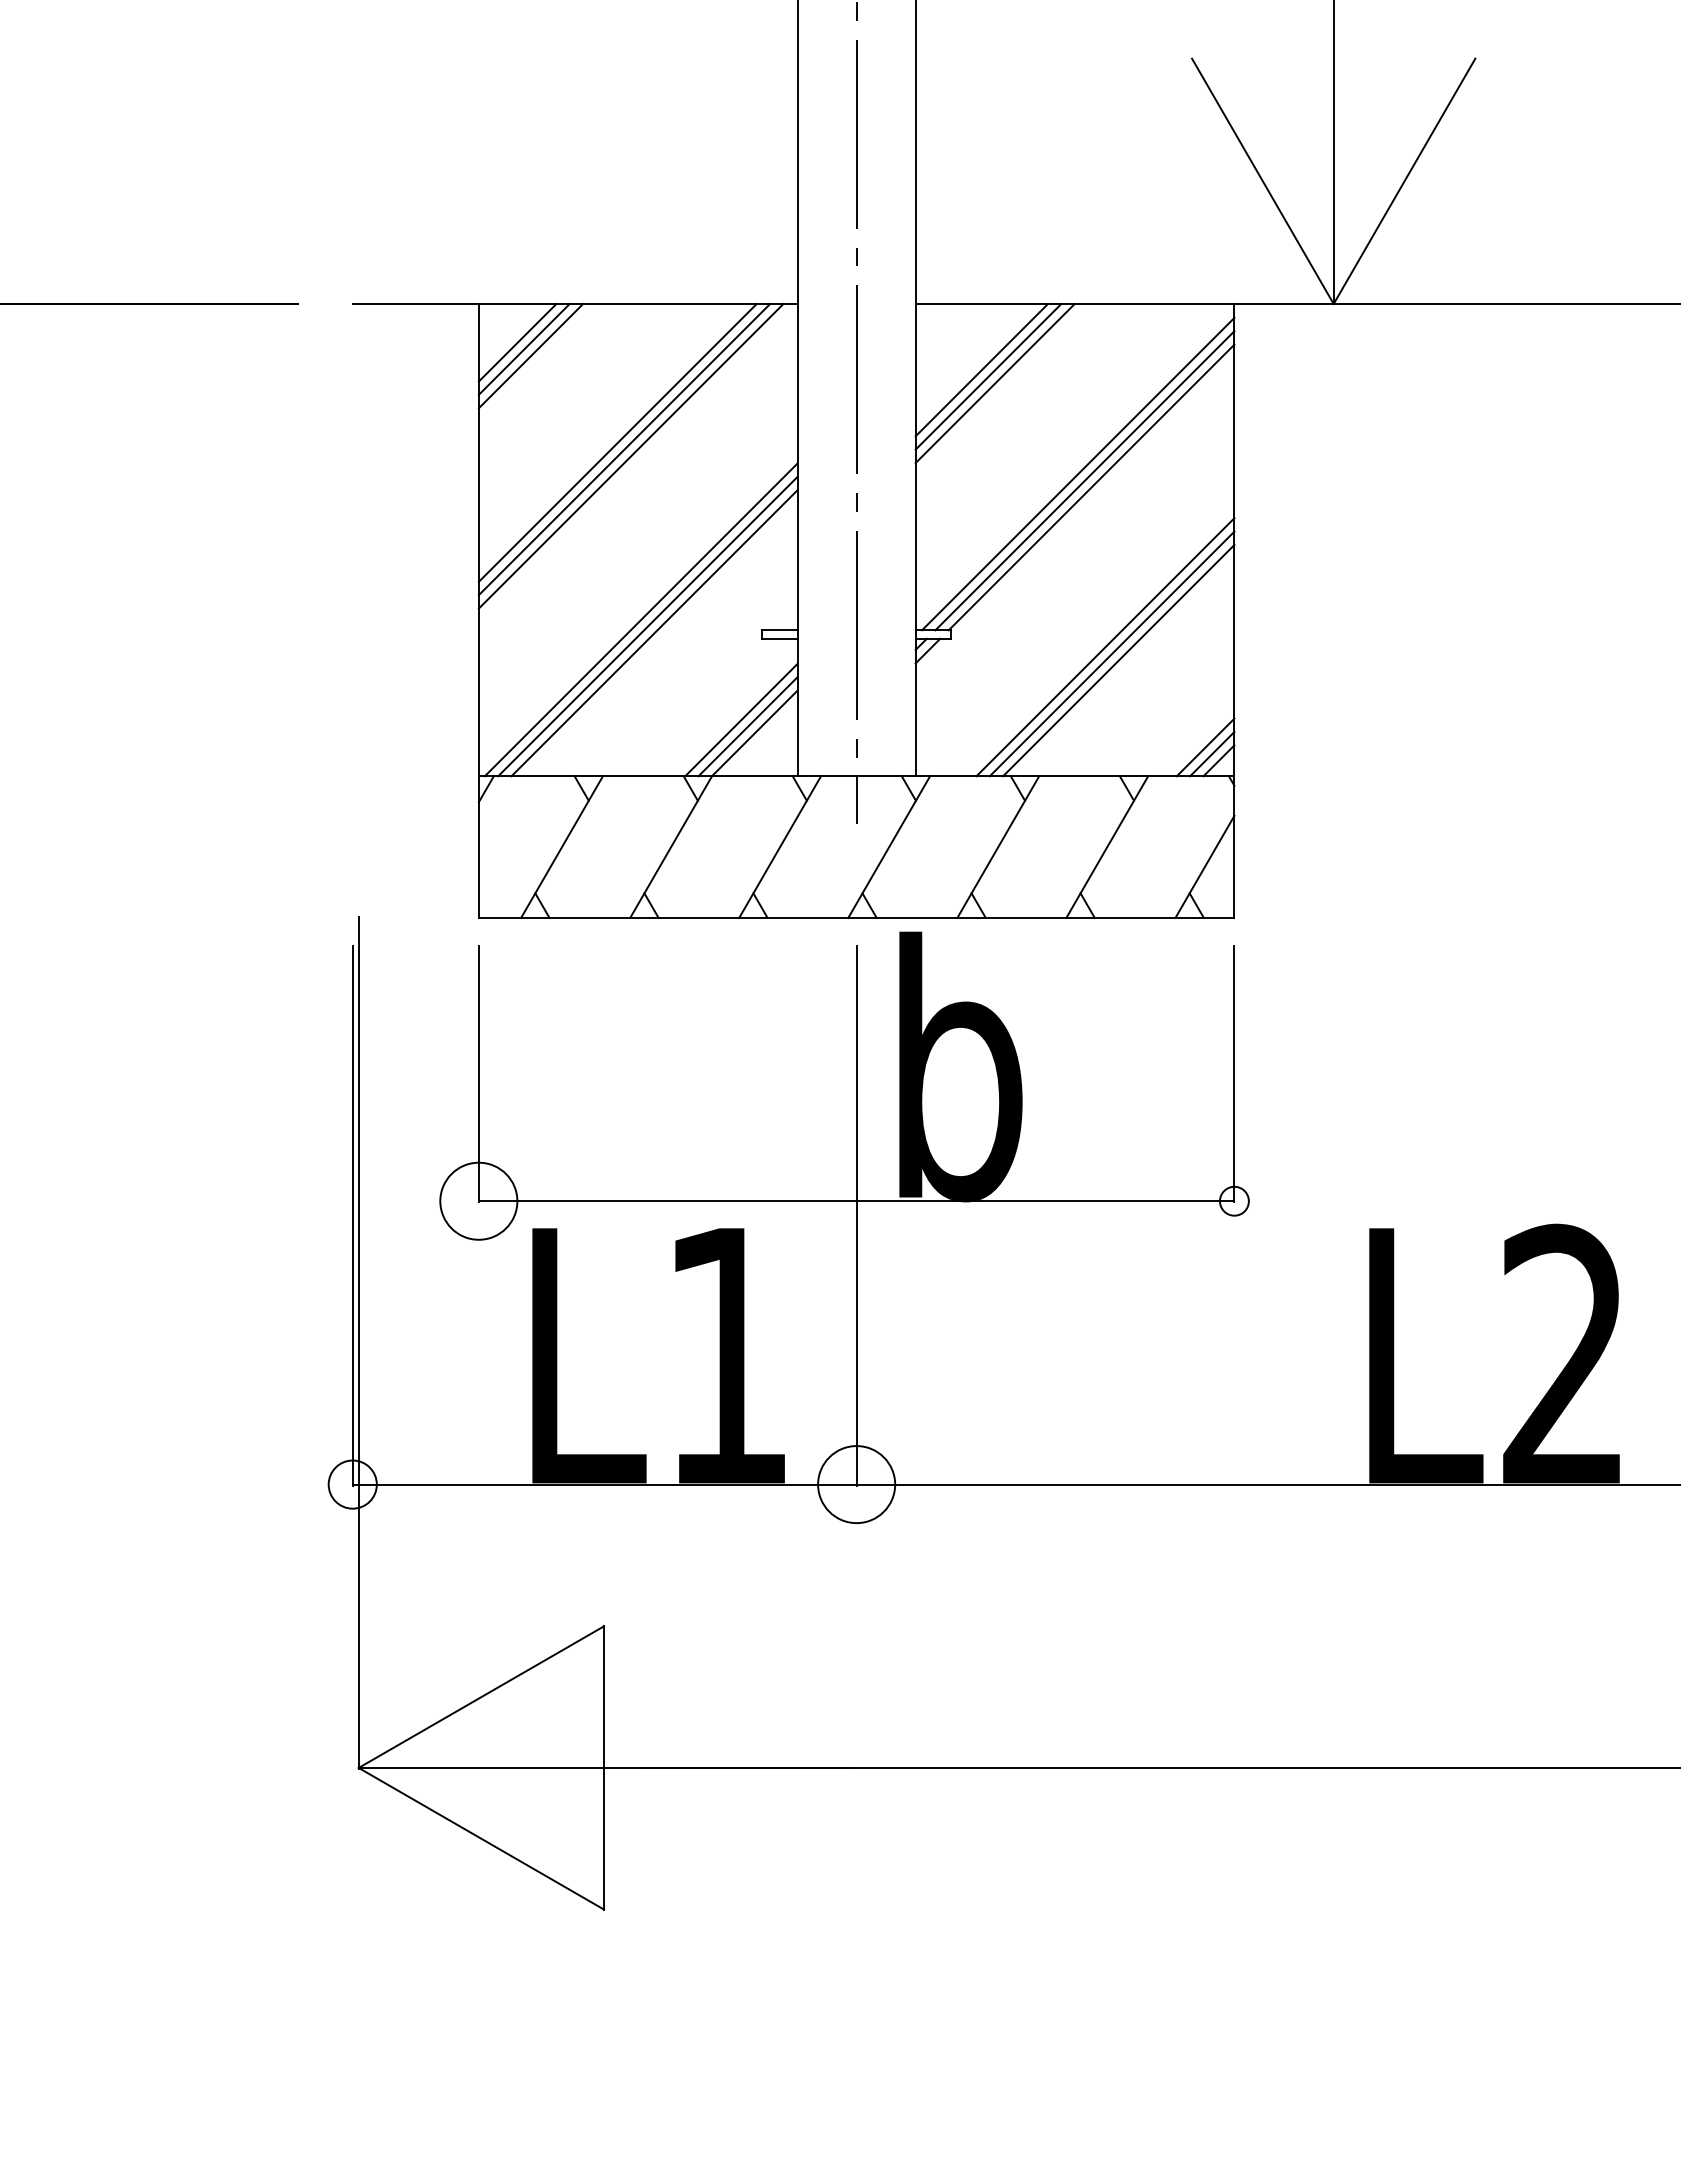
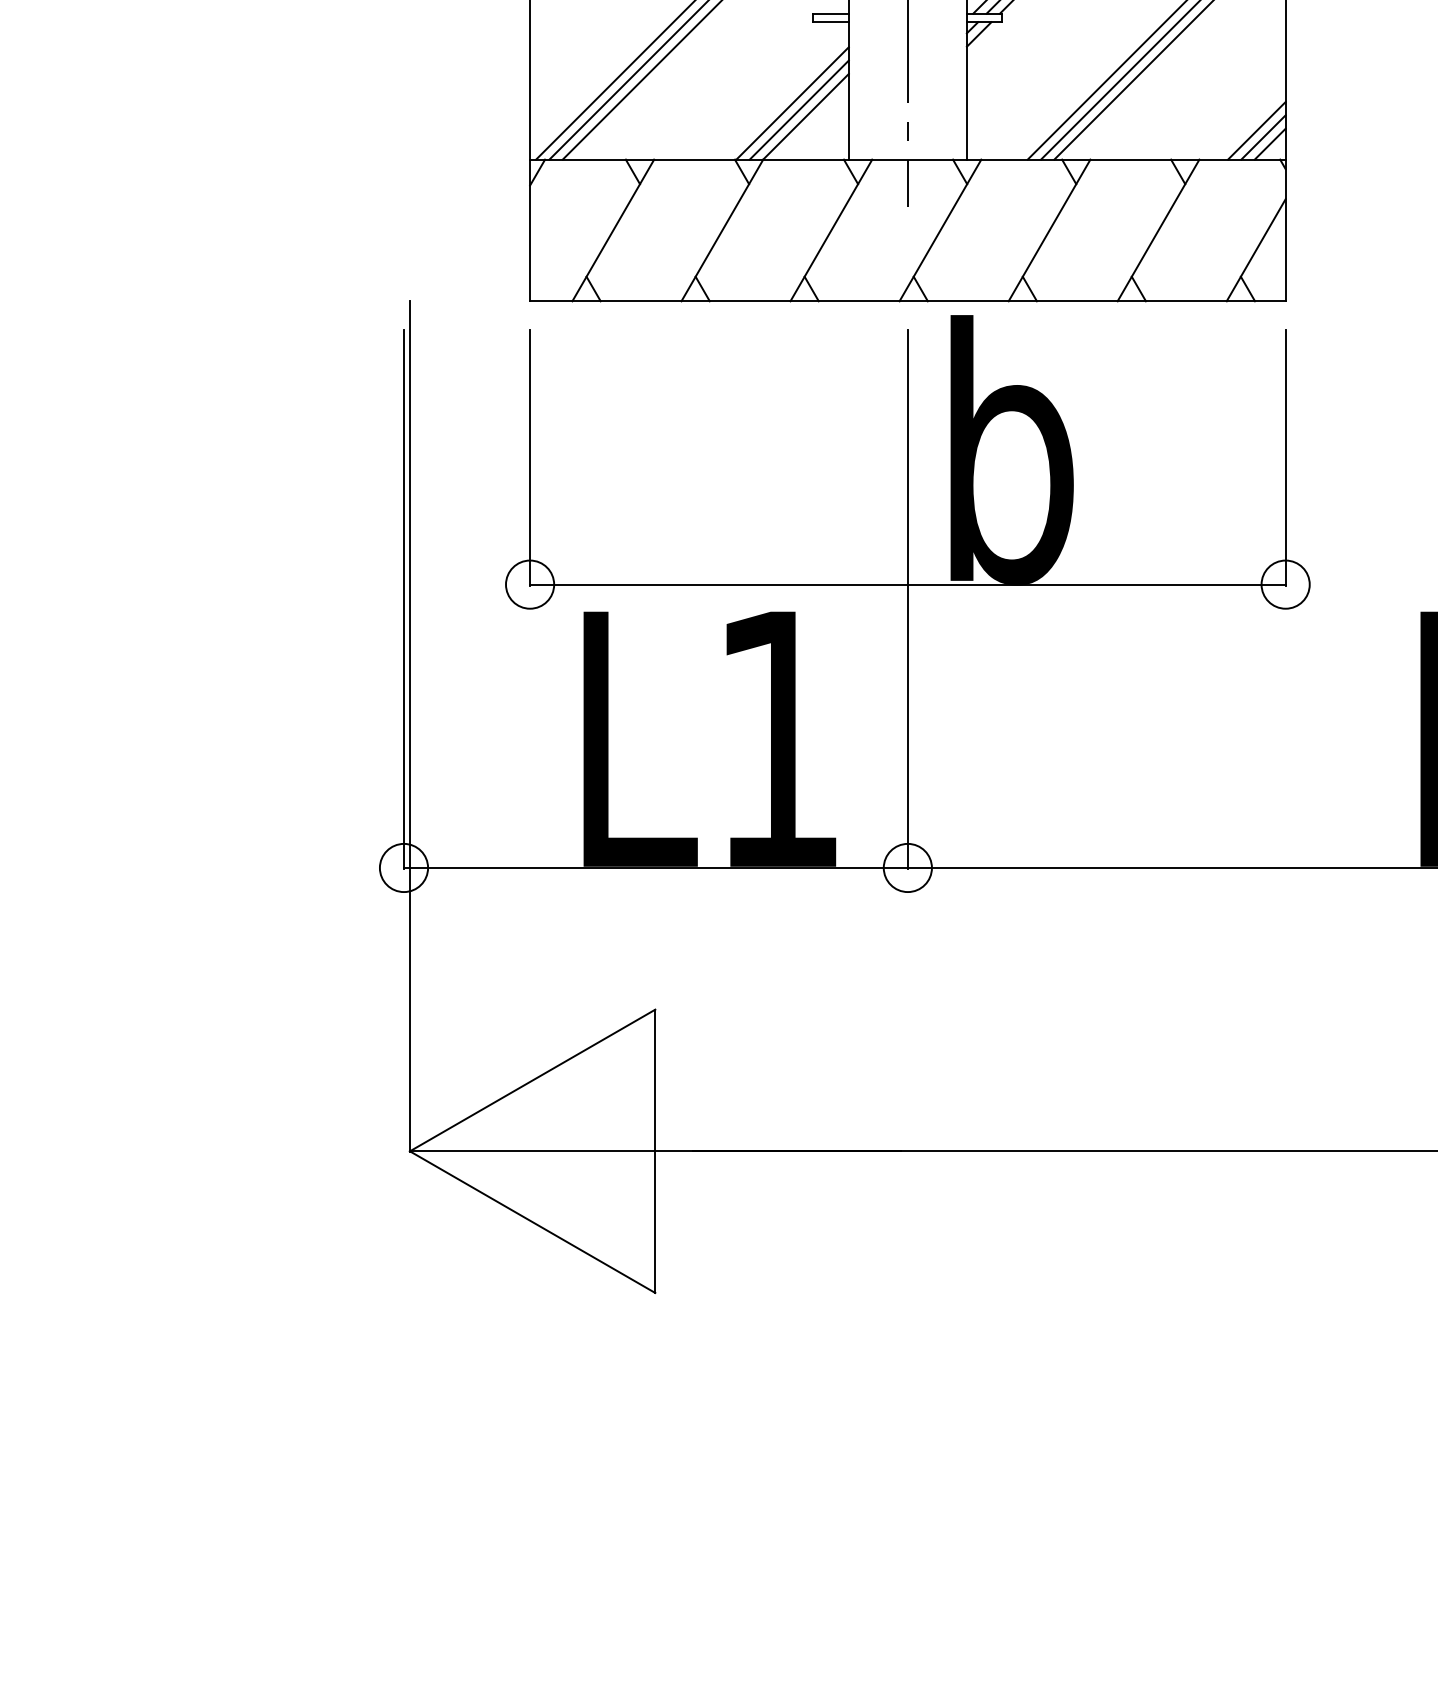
circle: (478, 1201) -> (529, 584), size x0.62
circle: (1234, 1201) -> (1285, 584), size x1.67
circle: (856, 1484) -> (907, 867), size x0.62

